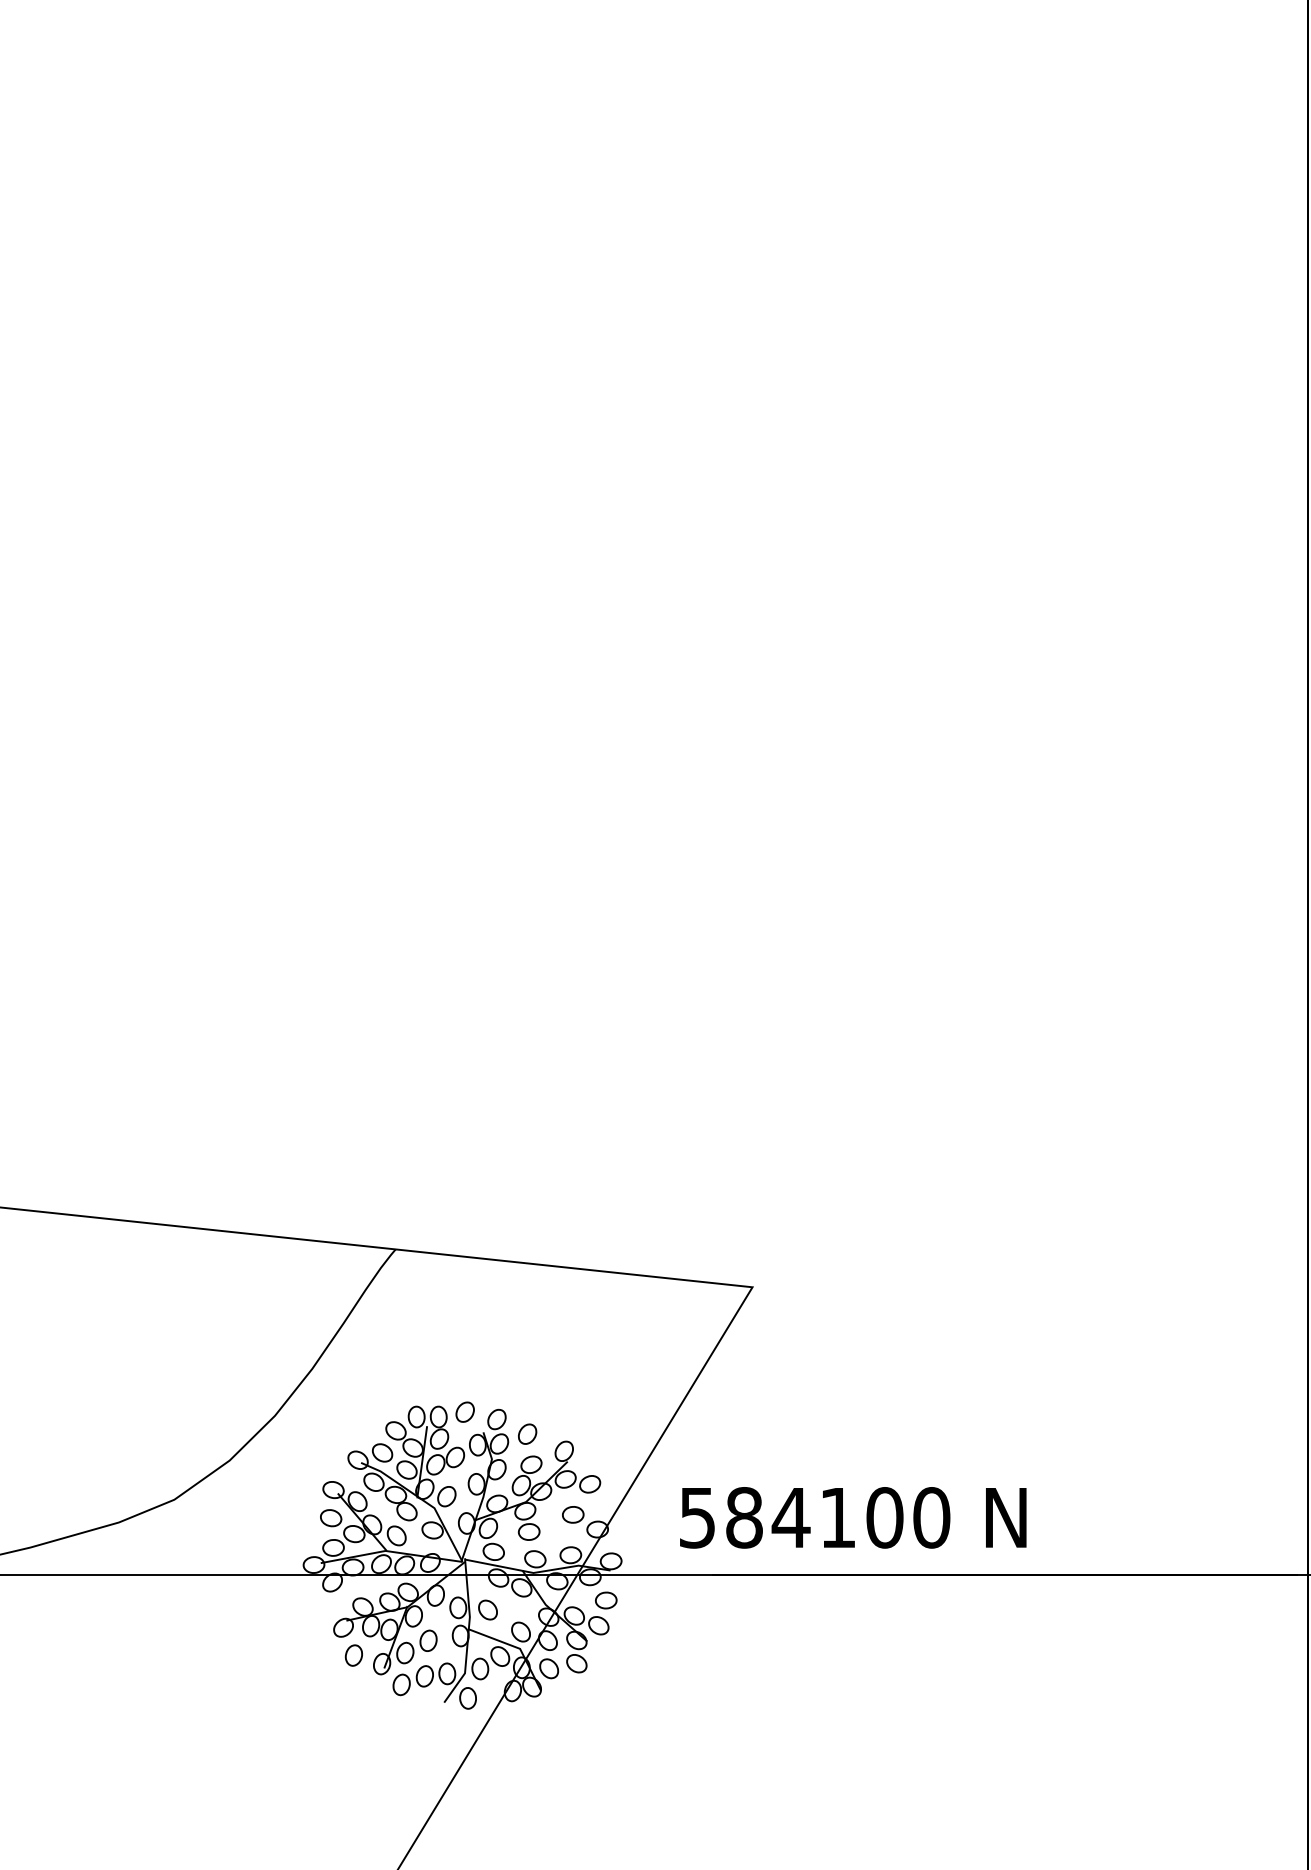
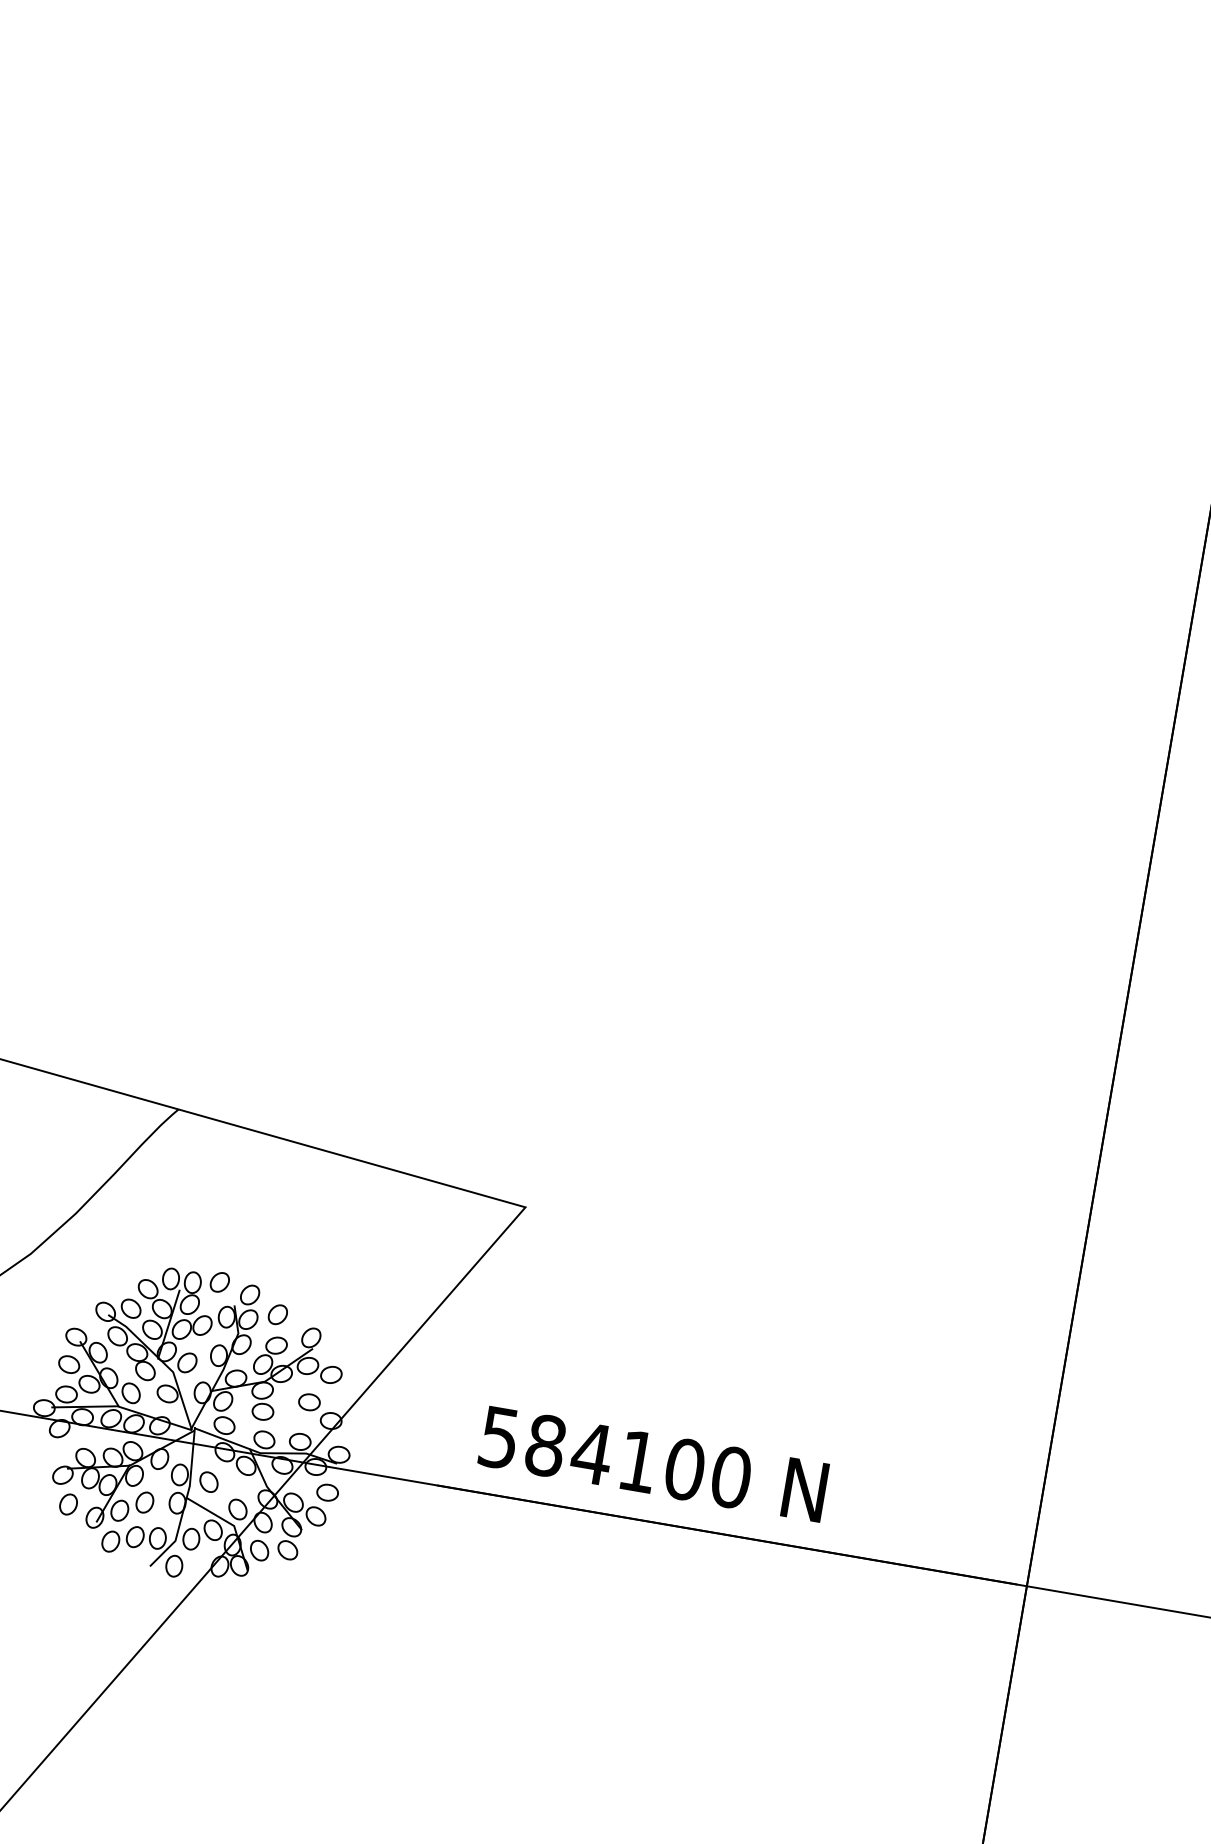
text: (853, 1517) -> (653, 1463), moved

